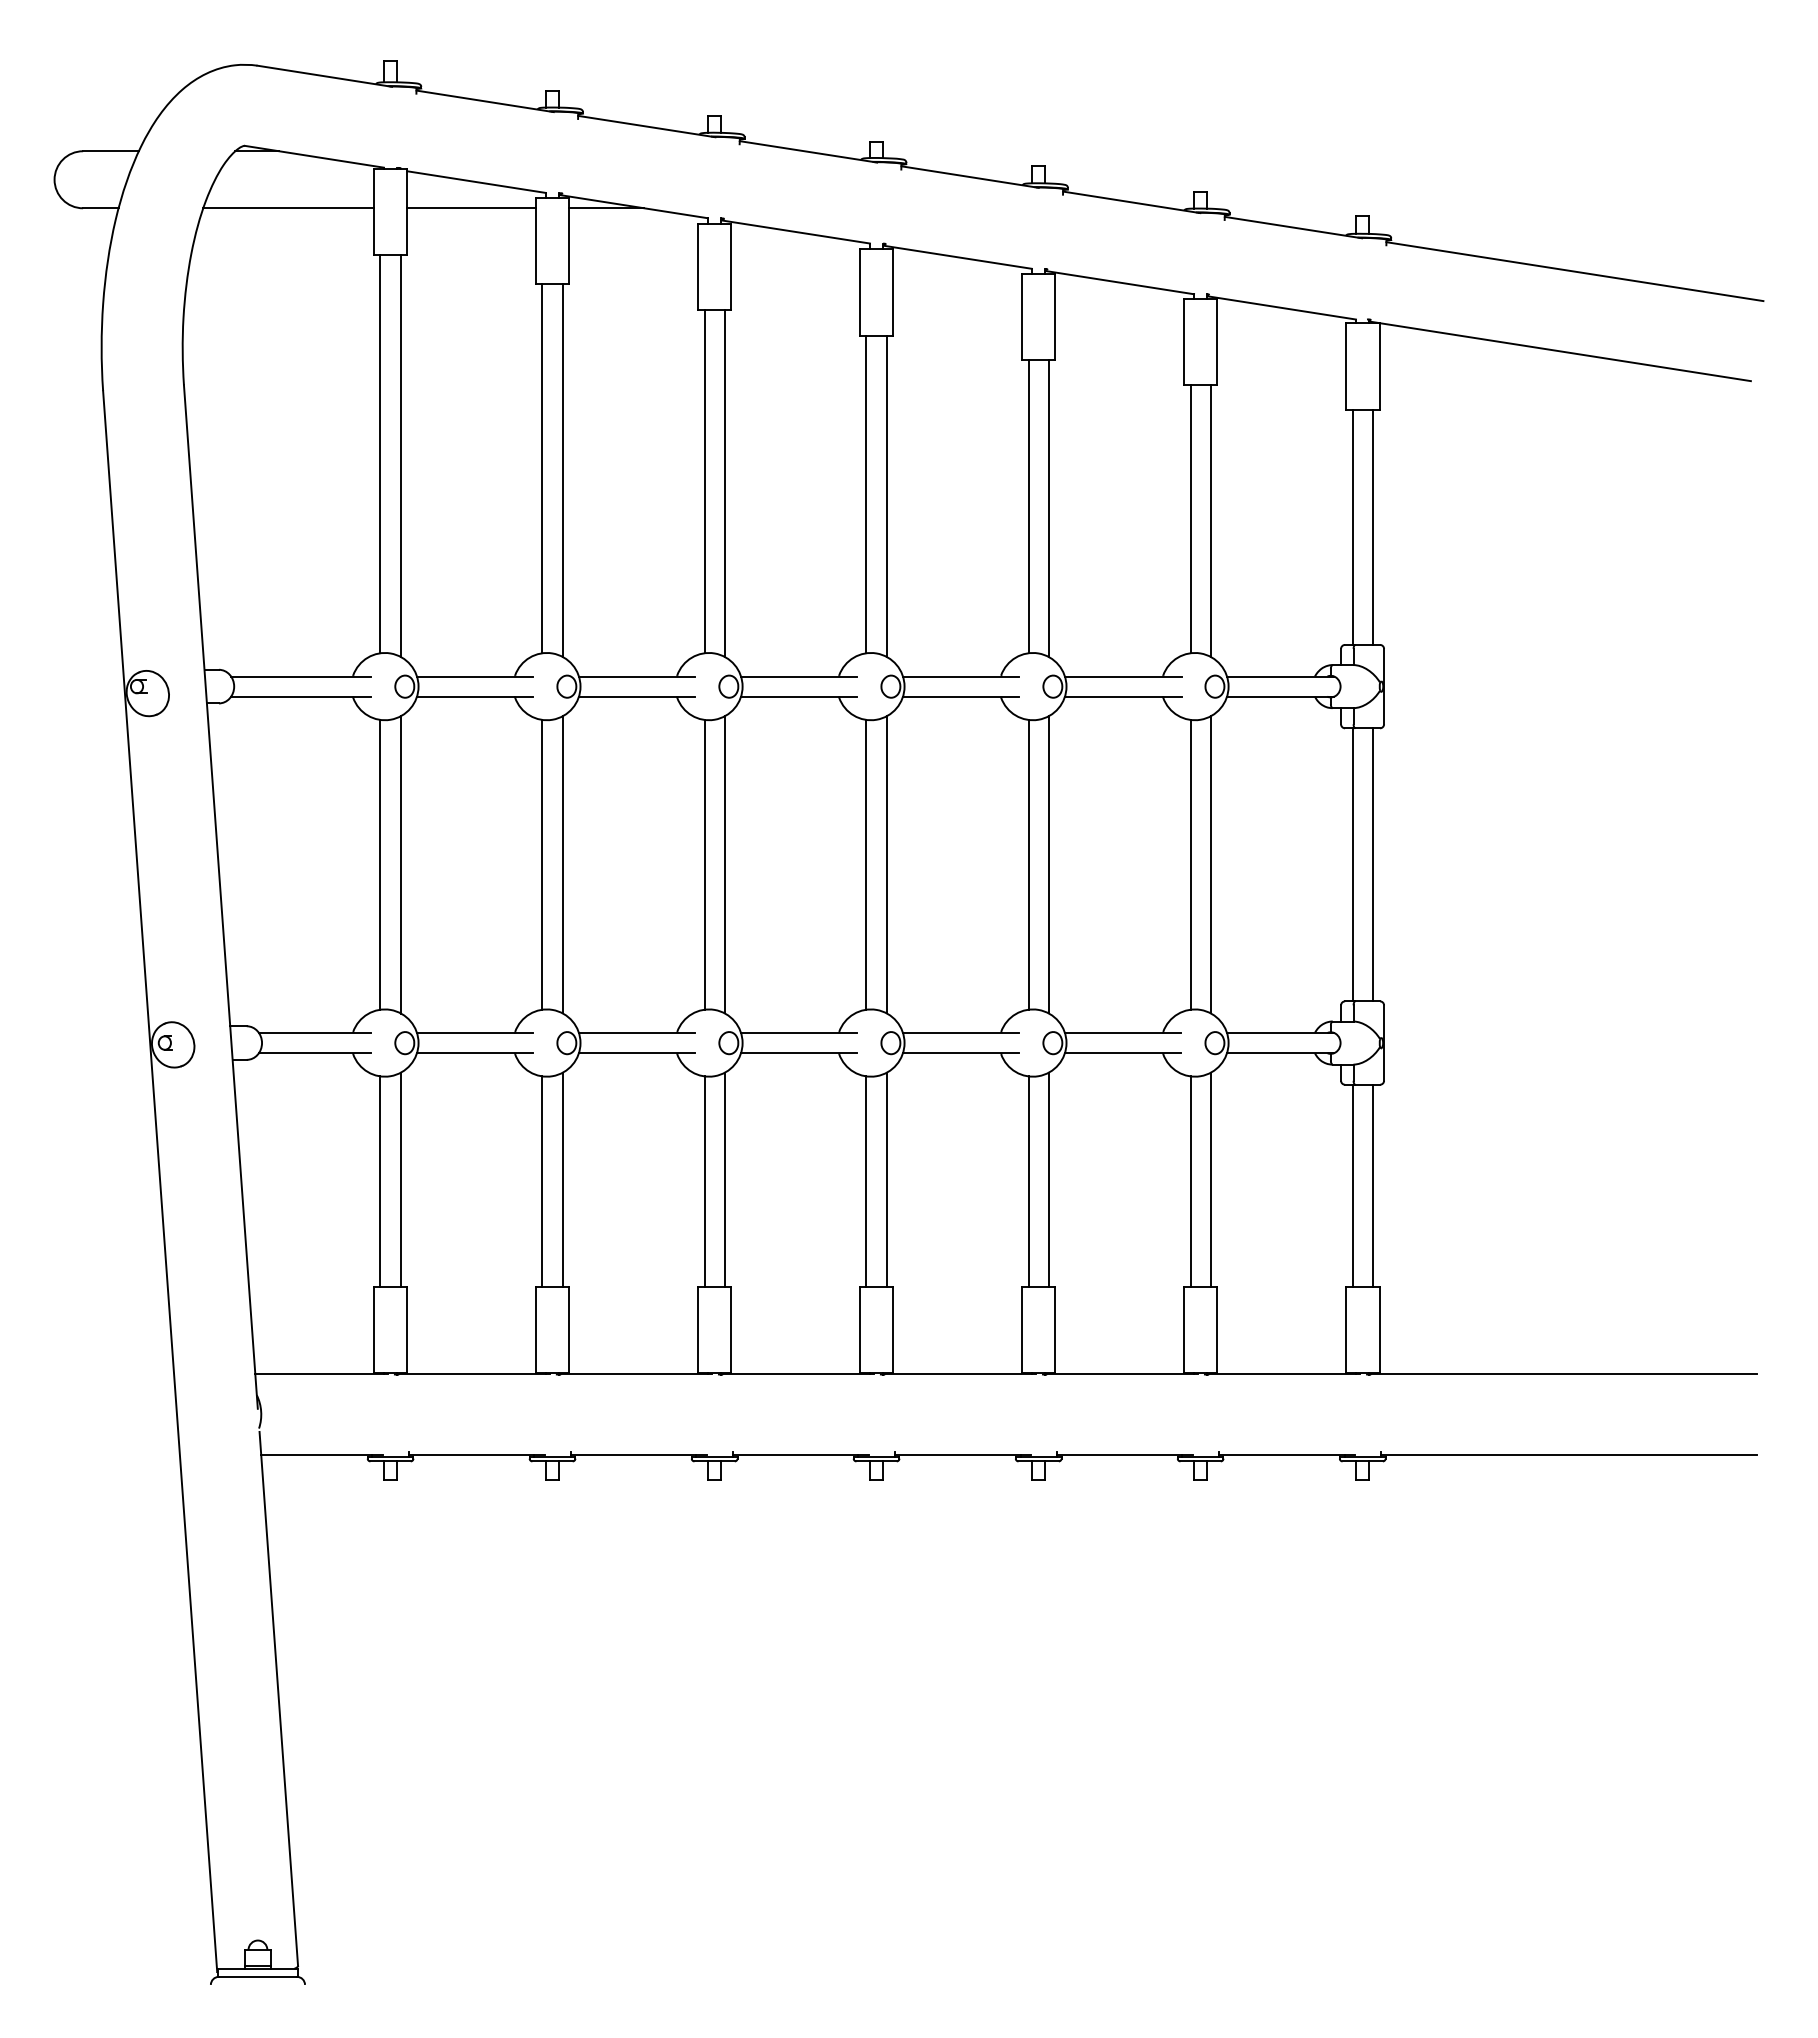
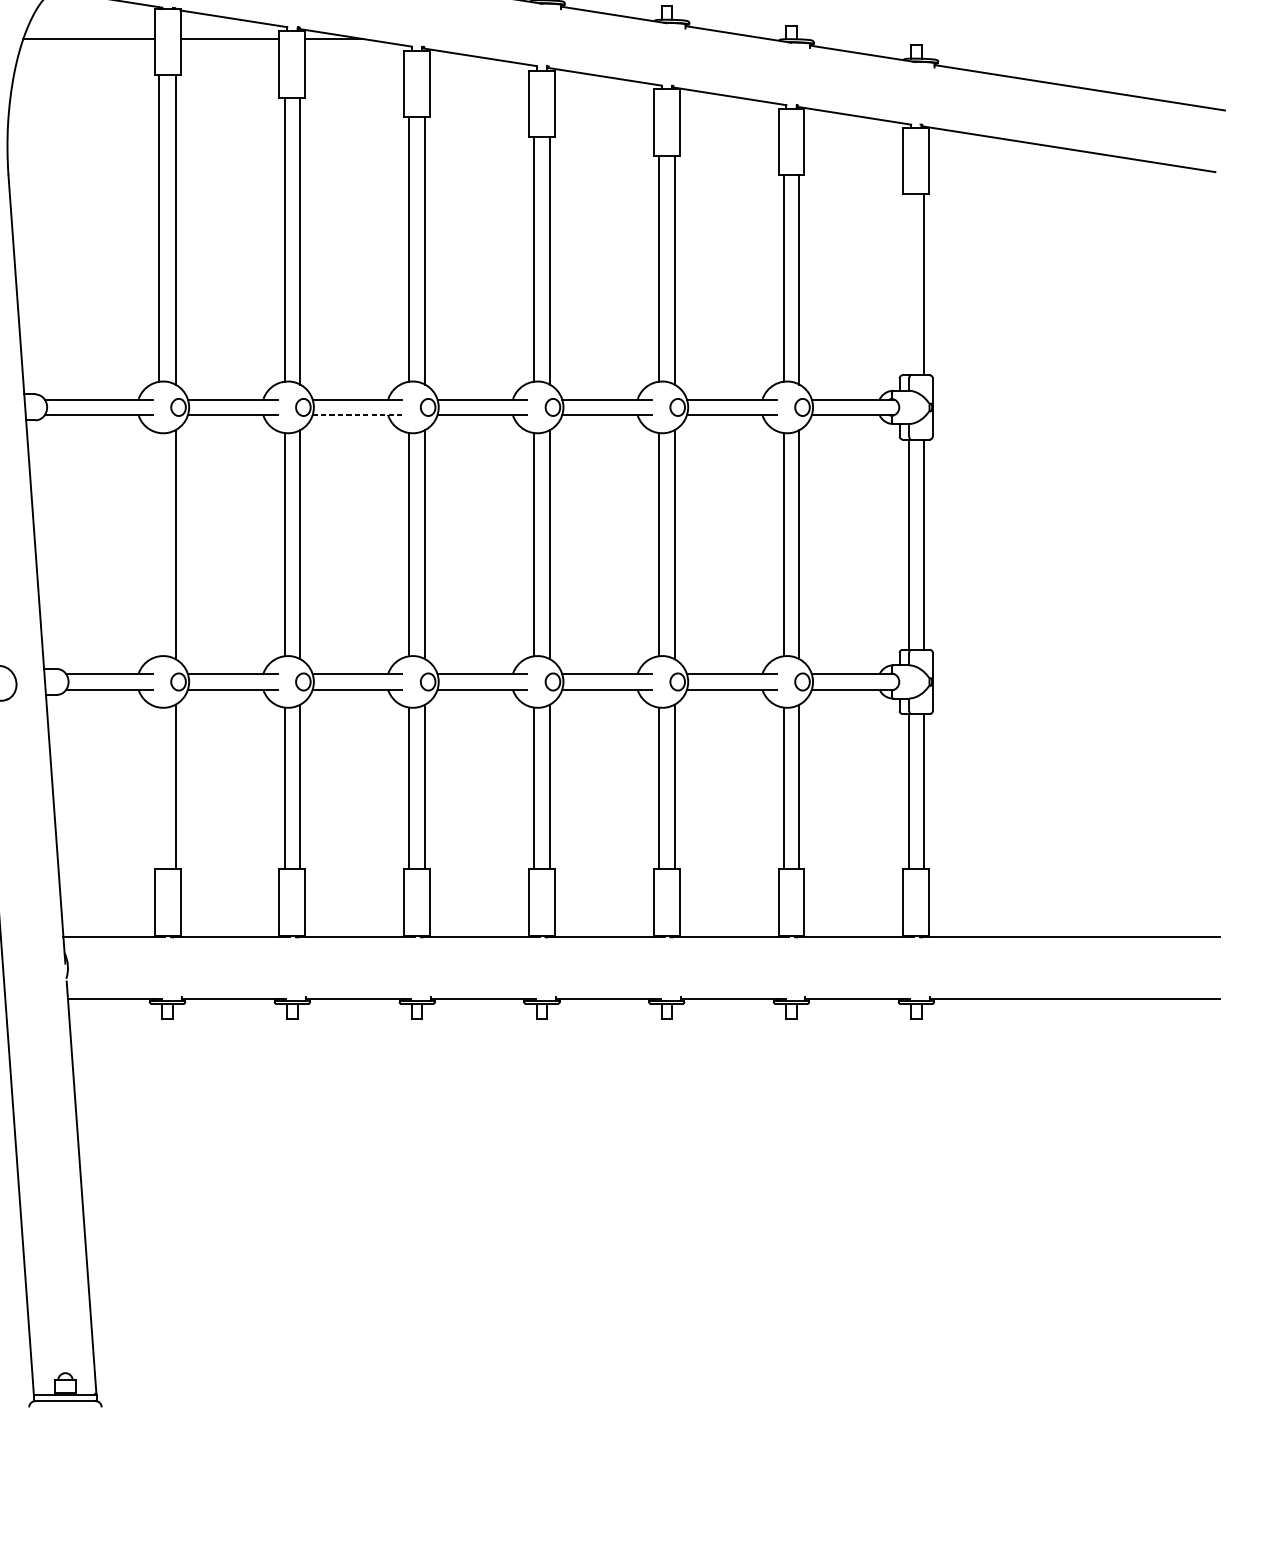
line: (1352, 526) -> (908, 284), removed
line: (636, 696) -> (357, 415), solid -> dashed
line: (379, 864) -> (159, 544), removed
line: (379, 1181) -> (159, 788), removed

